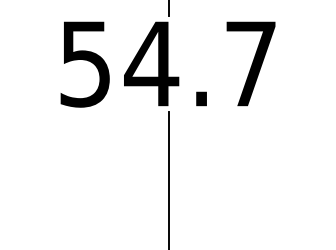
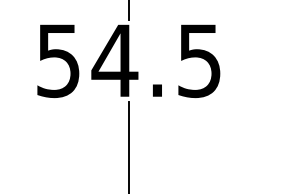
text: (250, 64) -> (199, 61), 54.7 -> 54.5

